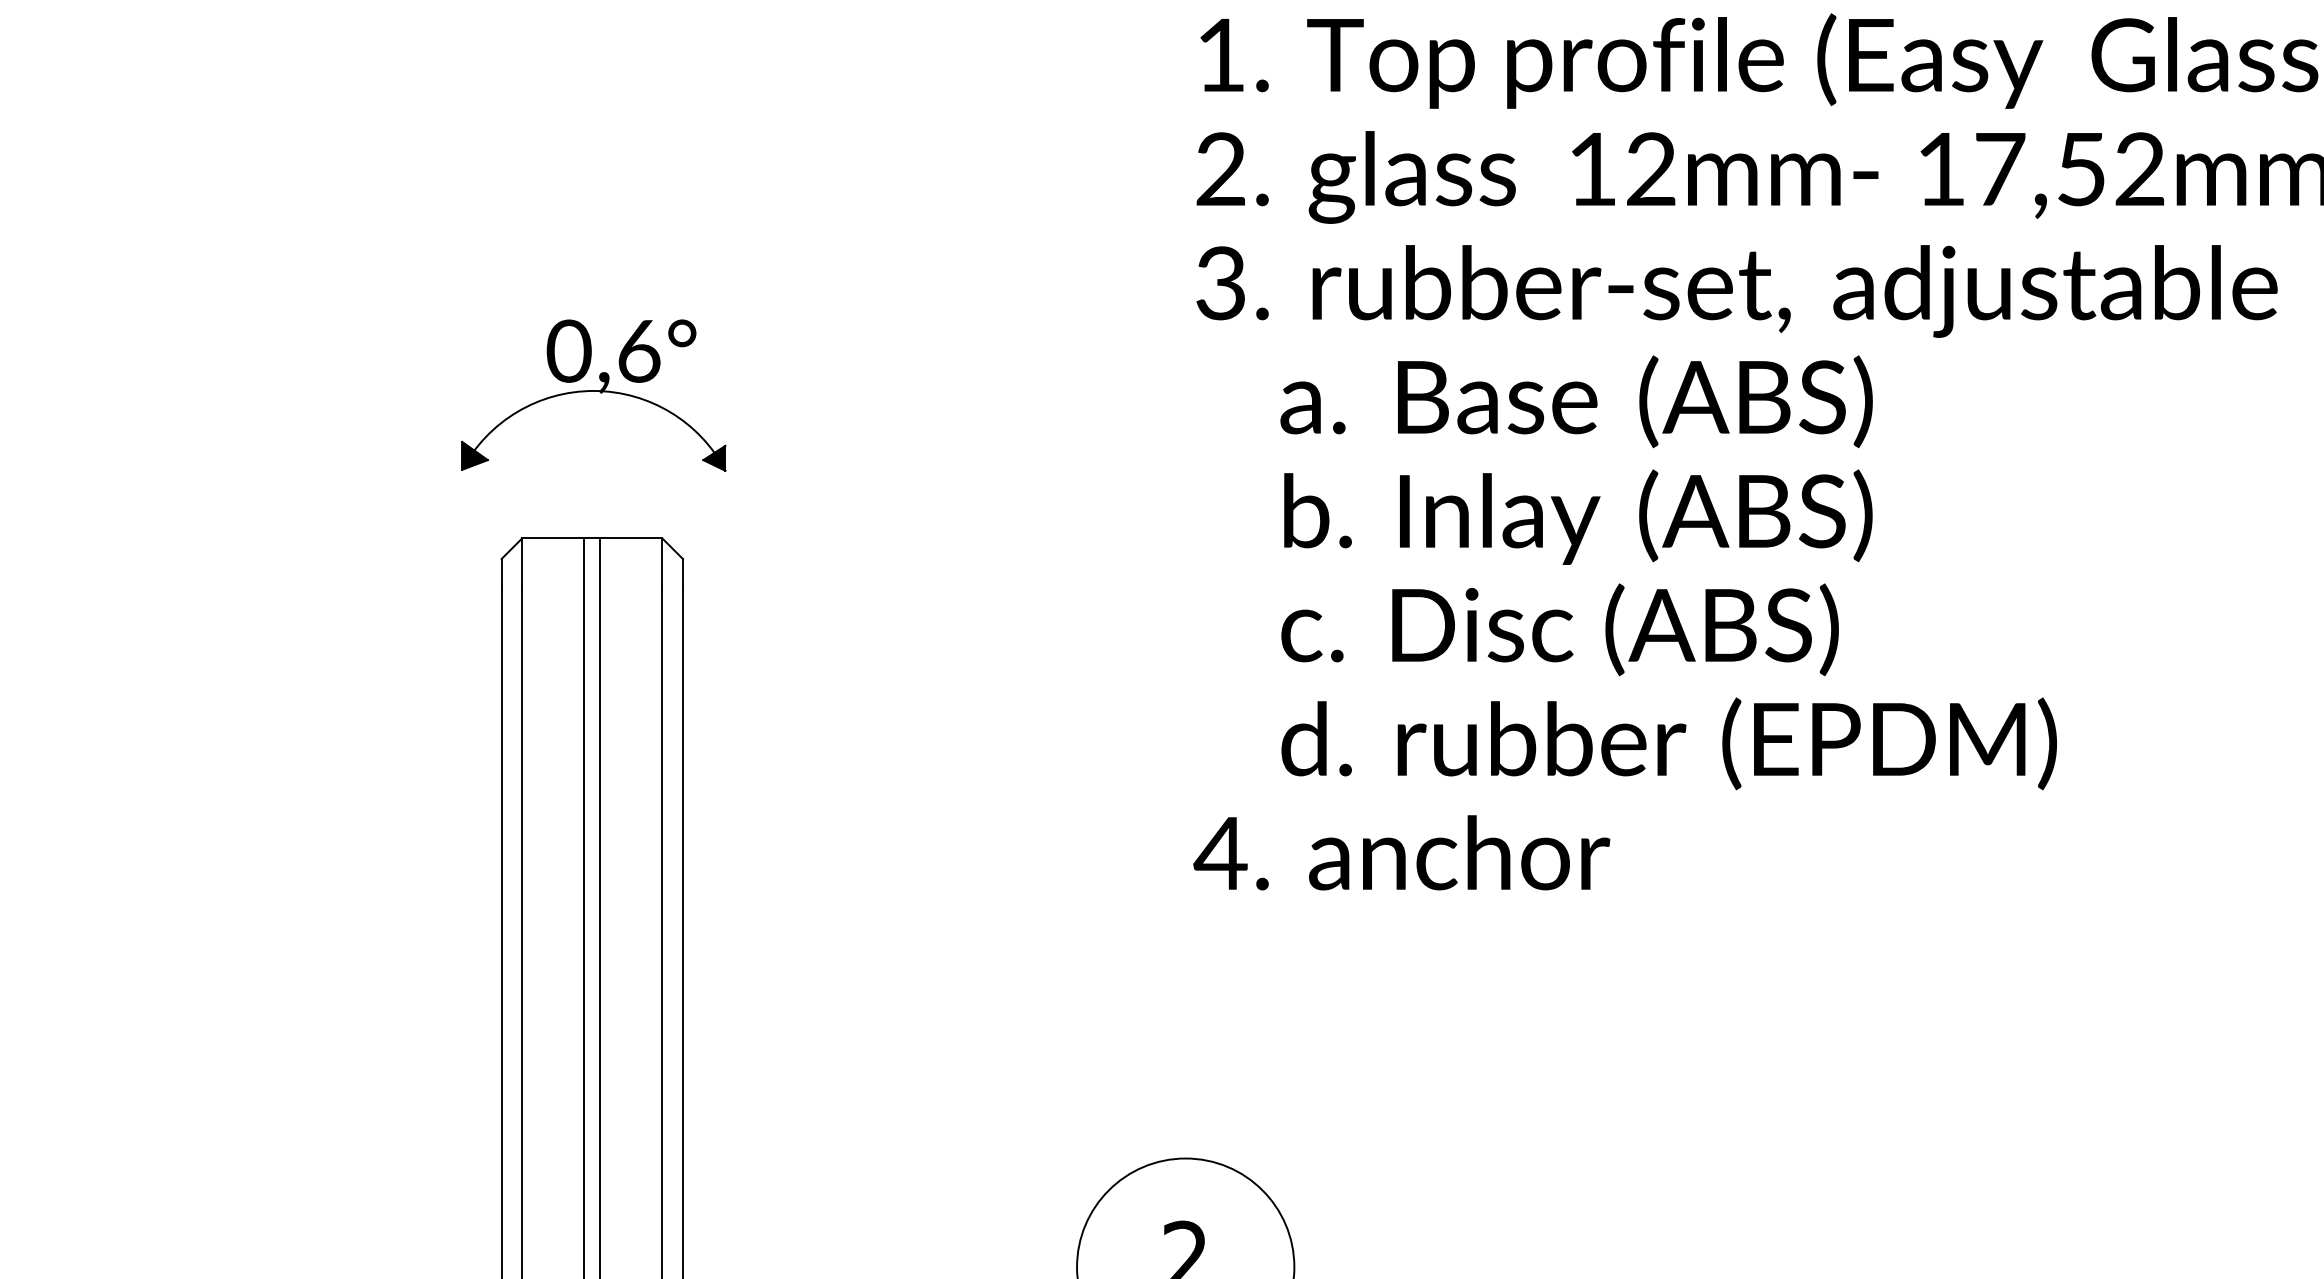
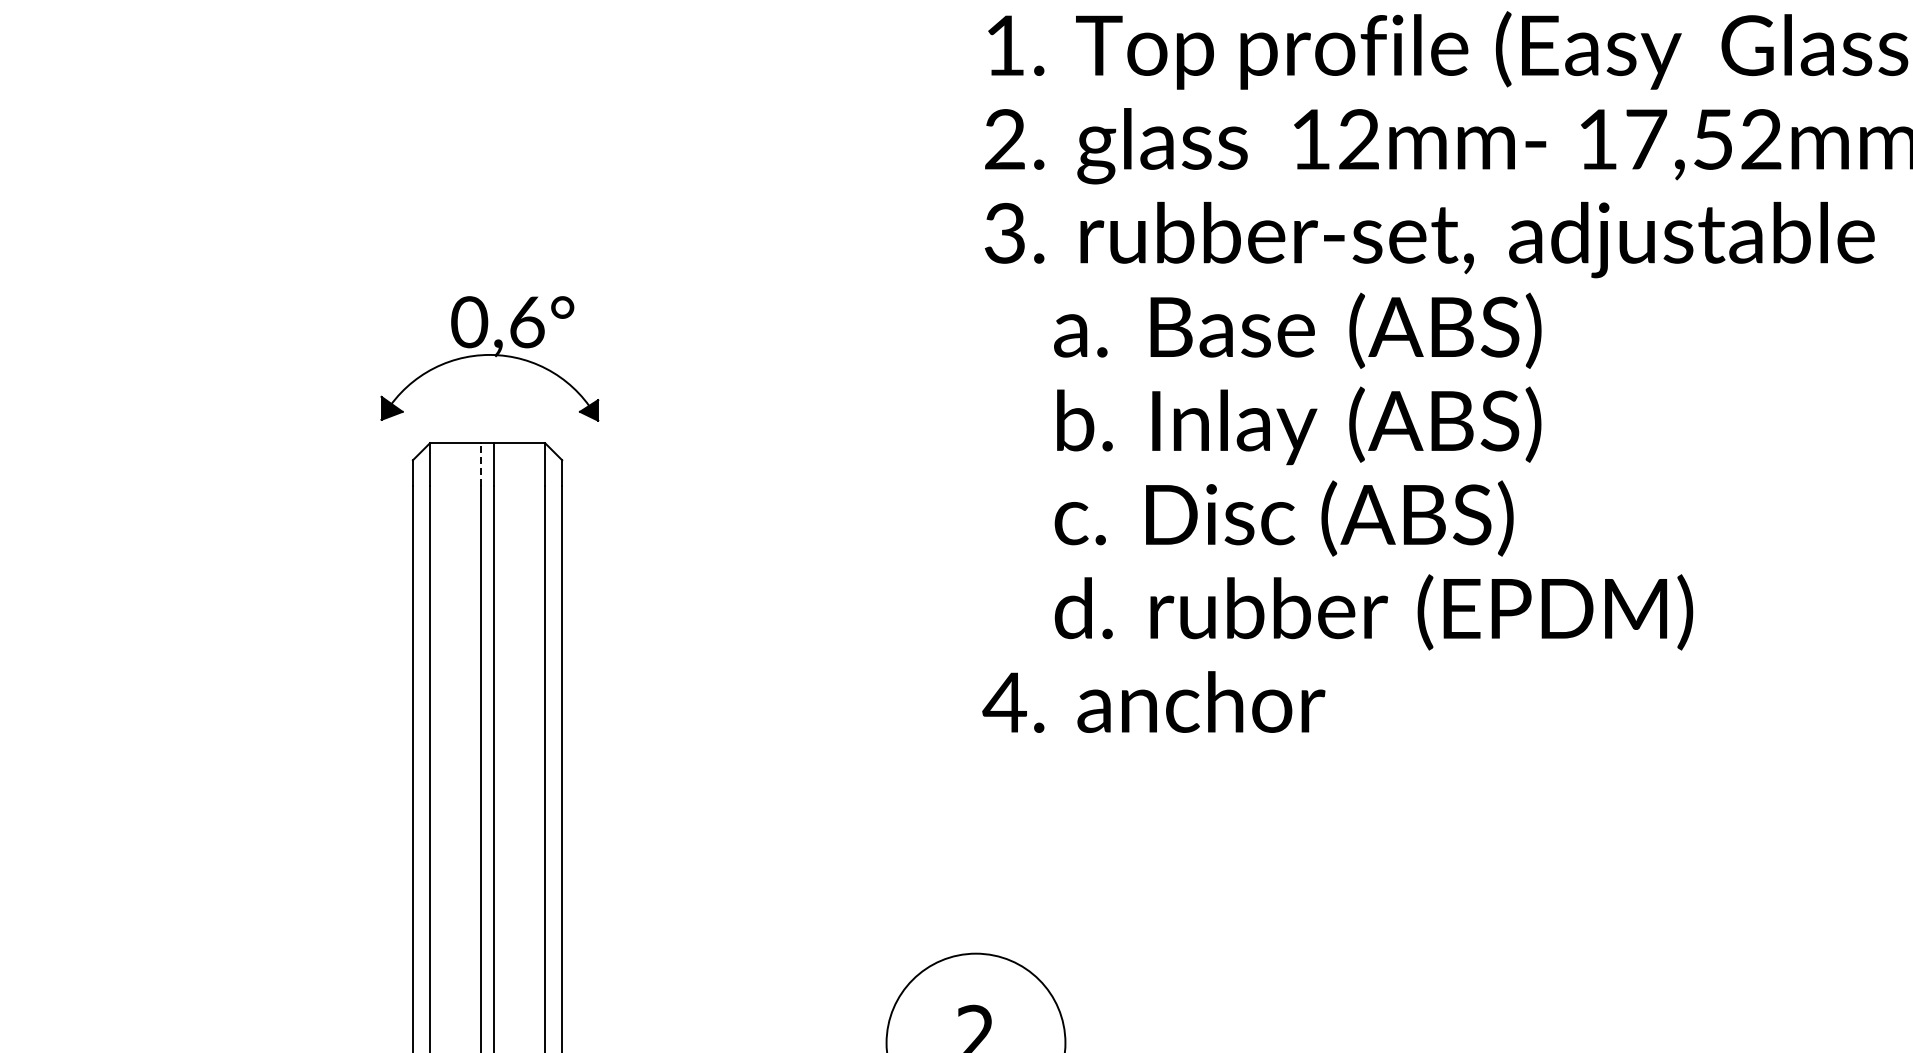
part: (593, 395) -> (489, 358), moved
line: (584, 564) -> (481, 464), solid -> dashed

